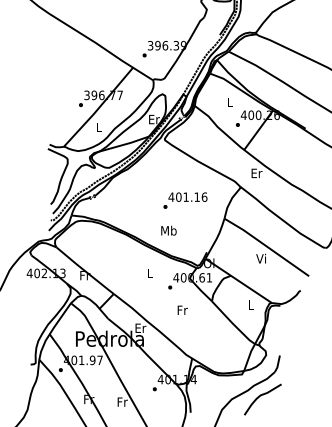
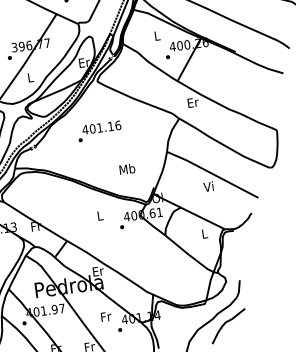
text: (185, 200) -> (99, 131), moved
text: (168, 230) -> (126, 169), moved
text: (182, 309) -> (105, 316), moved

